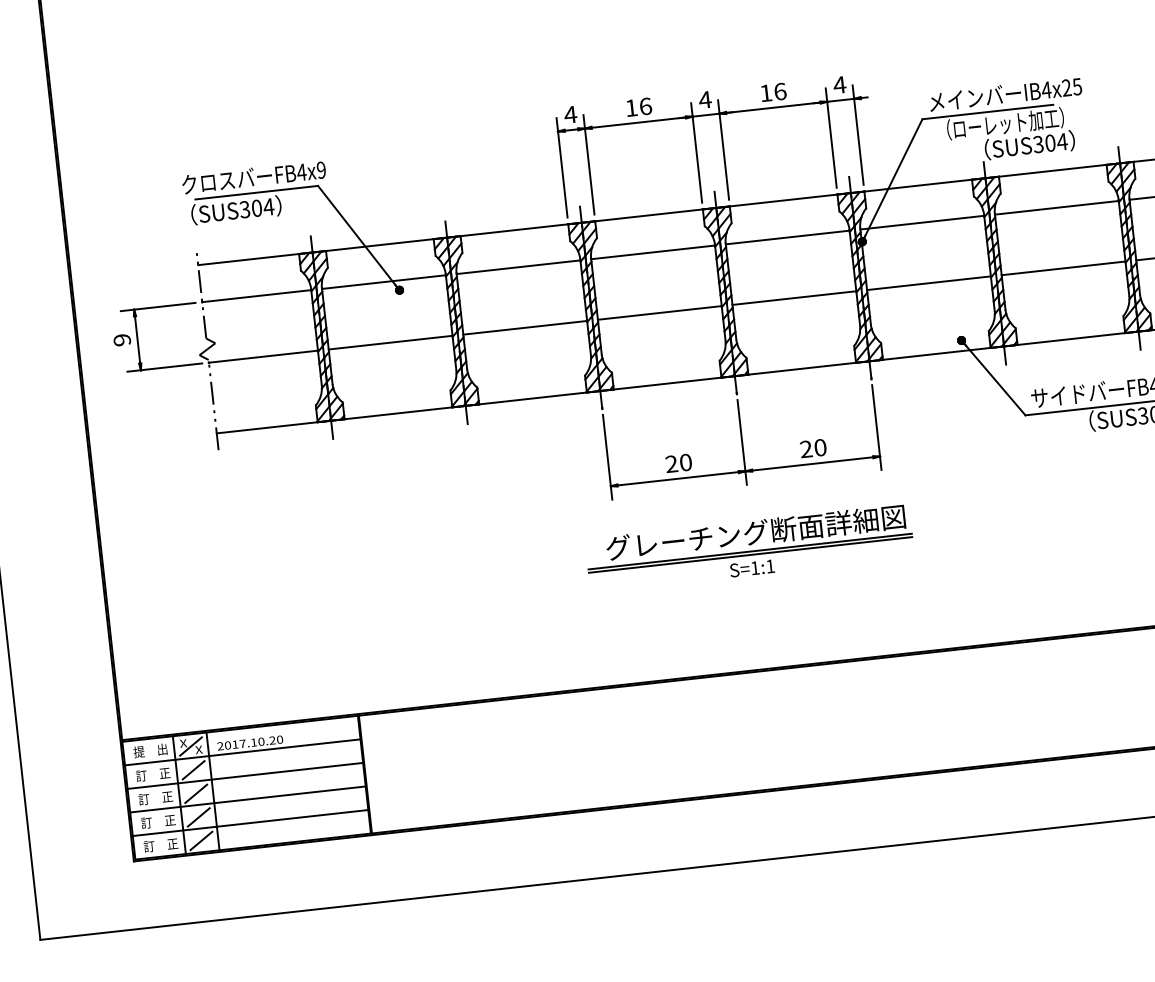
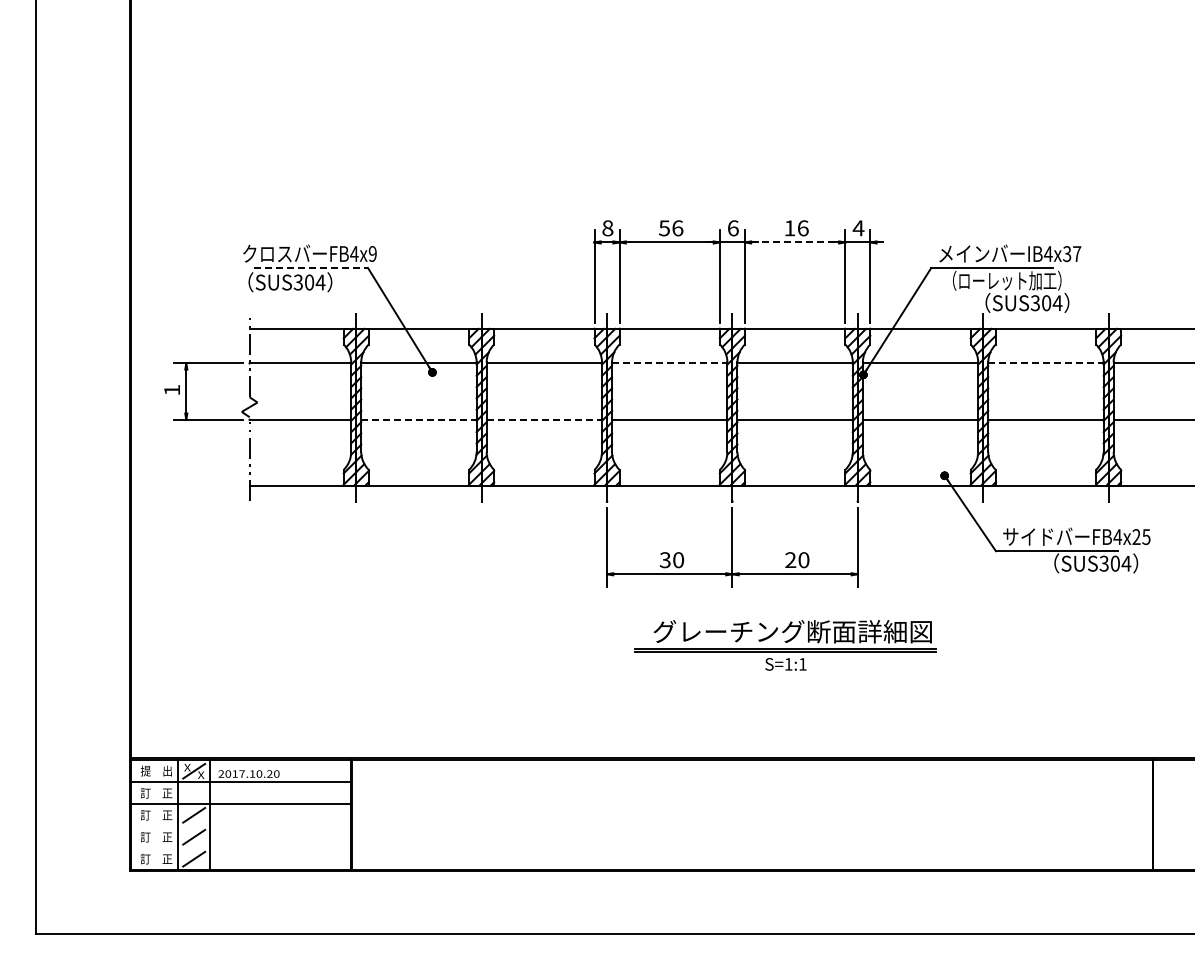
text: (1072, 87) -> (1072, 254), IB4x25 -> IB4x37
text: (705, 100) -> (733, 228), 4 -> 6
line: (773, 107) -> (795, 242), solid -> dashed
text: (630, 108) -> (663, 228), 16 -> 56
text: (570, 115) -> (607, 228), 4 -> 8
line: (257, 193) -> (311, 268), solid -> dashed
line: (1056, 208) -> (1045, 363), solid -> dashed
line: (652, 252) -> (669, 363), solid -> dashed
line: (525, 327) -> (544, 419), solid -> dashed
text: (122, 339) -> (172, 389), 9 -> 1
line: (390, 342) -> (418, 419), solid -> dashed
text: (670, 464) -> (664, 560), 20 -> 30
part: (749, 548) -> (785, 645), moved
line: (194, 770) -> (194, 793), removed
line: (247, 799) -> (240, 825), removed
line: (249, 822) -> (240, 847), removed

